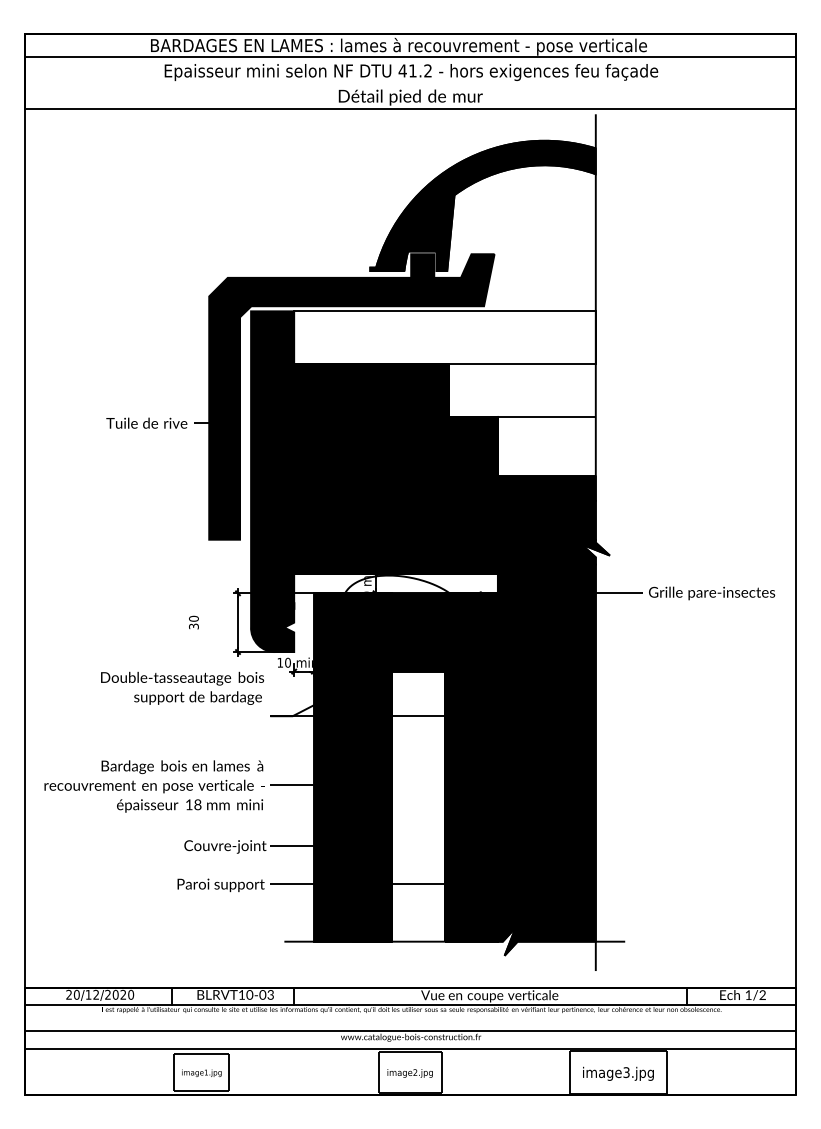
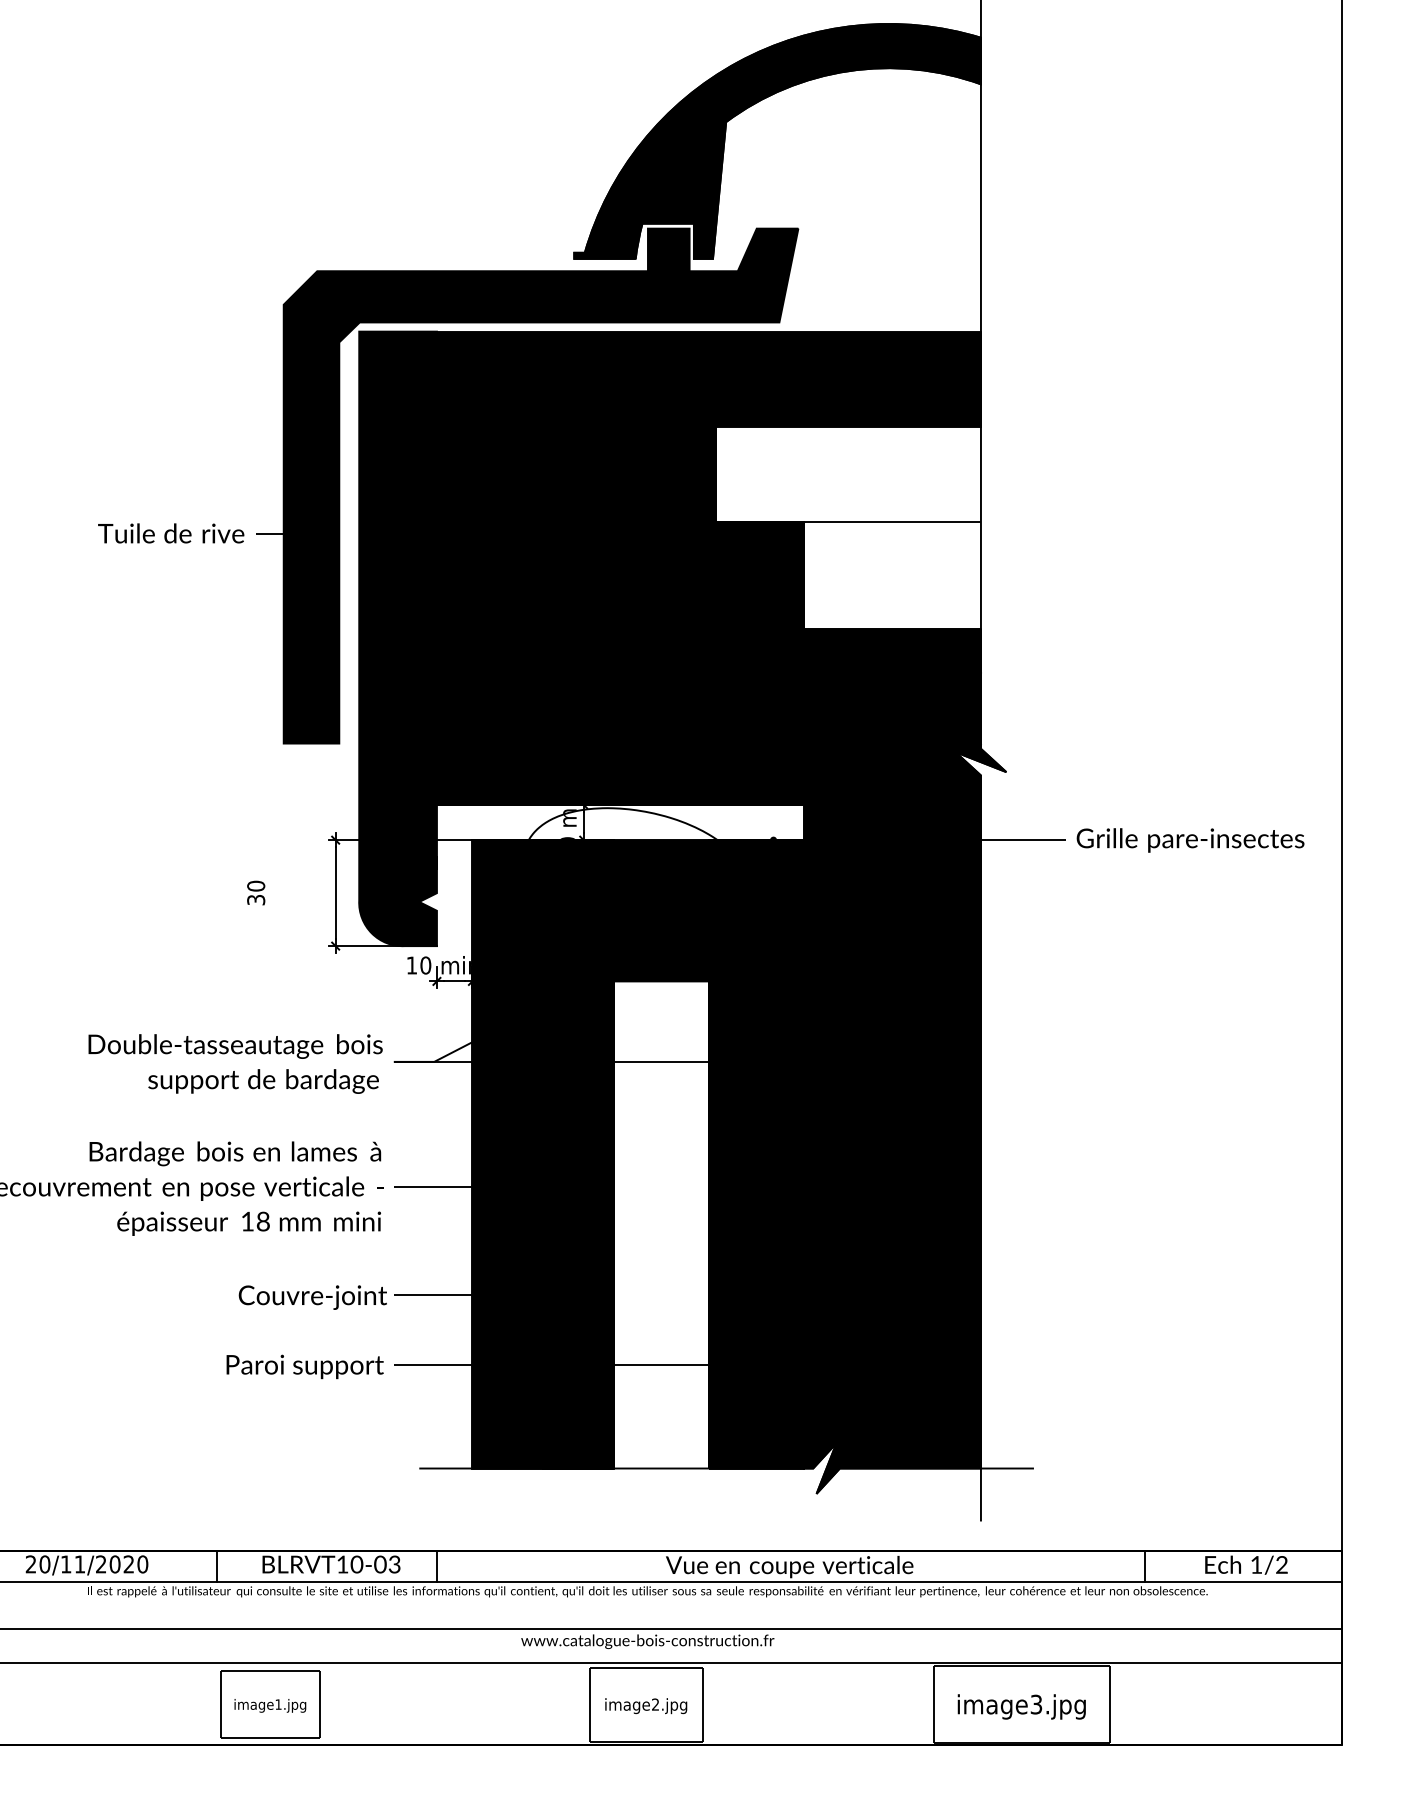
fill: (444, 337) -> (708, 378), added
text: (182, 687) -> (235, 1062), moved
text: (95, 994) -> (78, 1563), 20/12/2020 -> 20/11/2020

